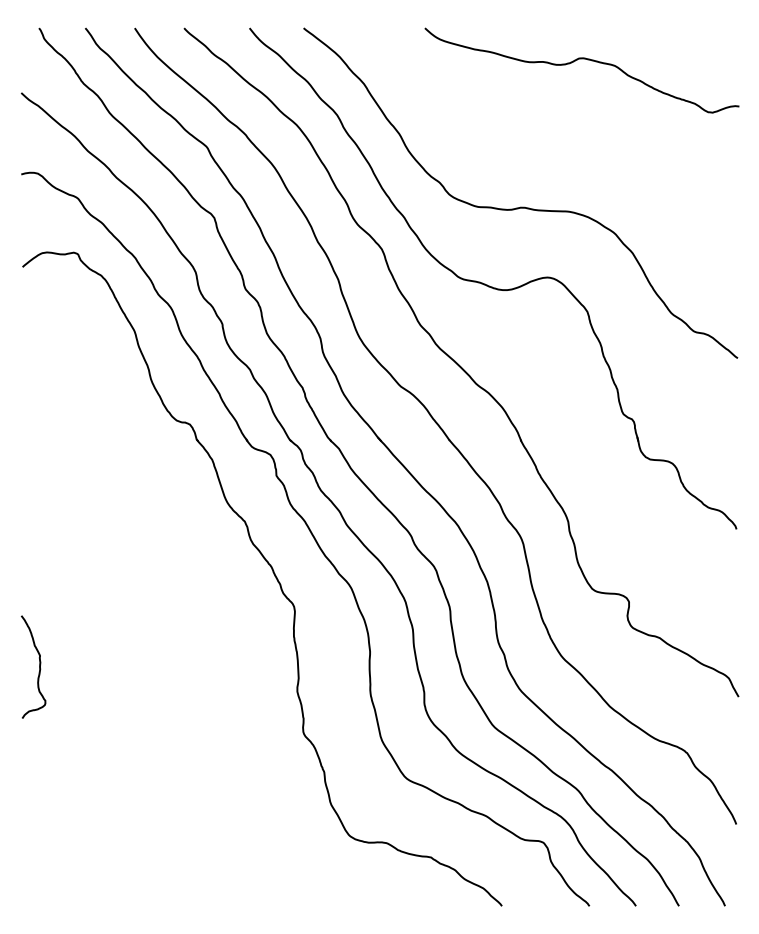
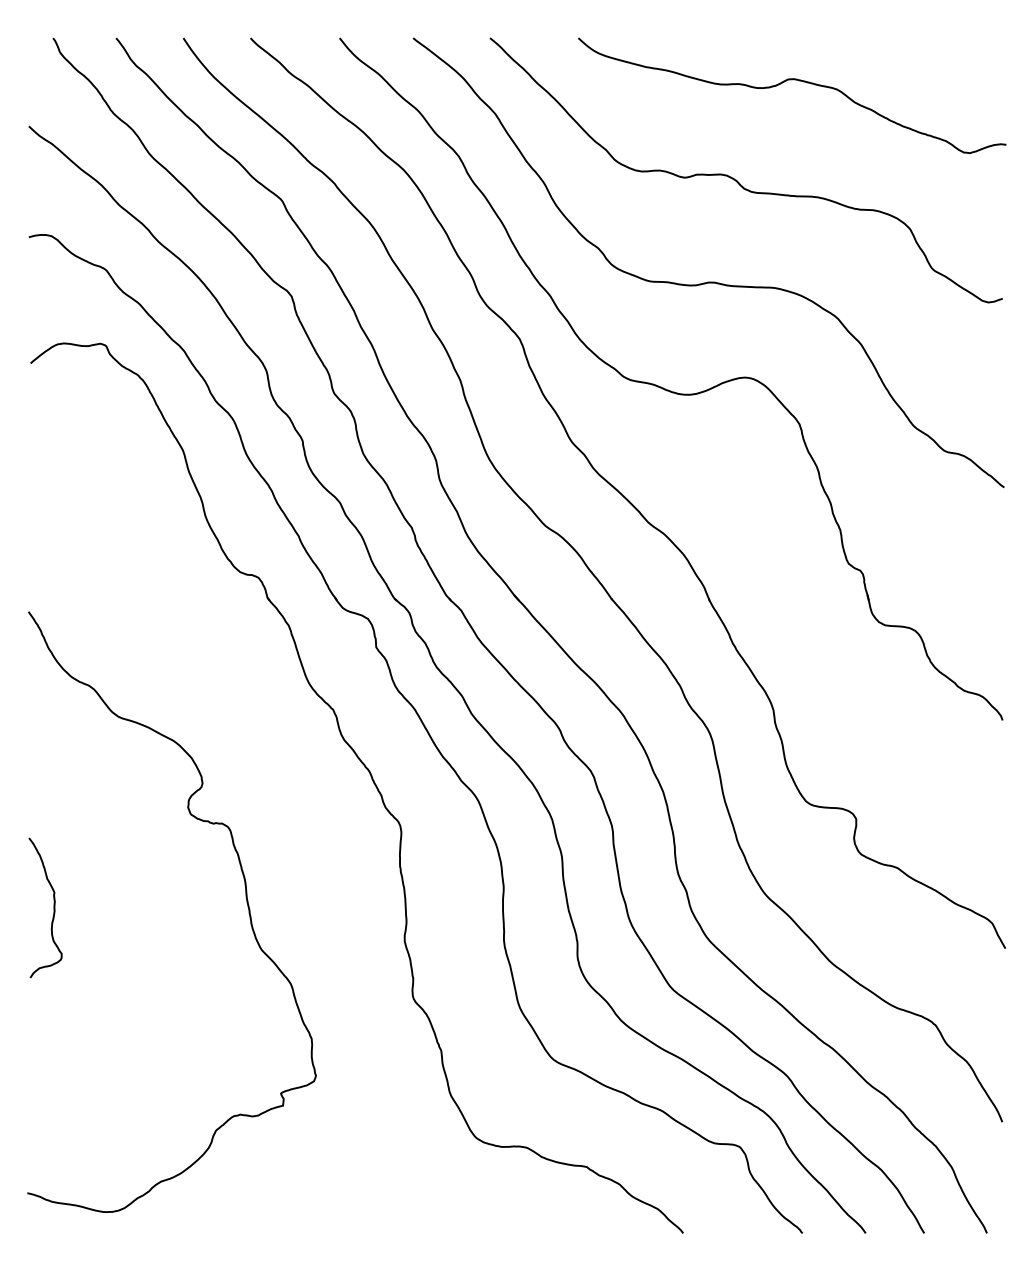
curve: (541, 132) -> (736, 179), added
curve: (180, 659) -> (245, 897), added

